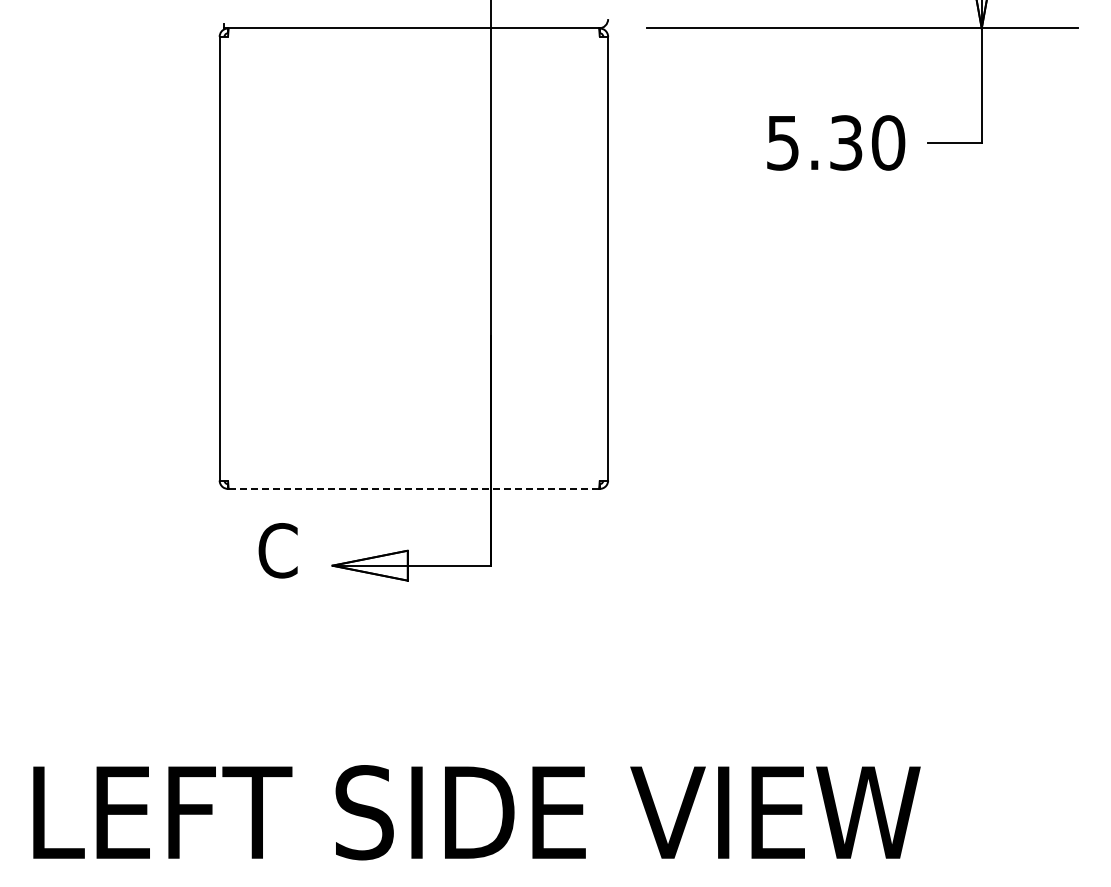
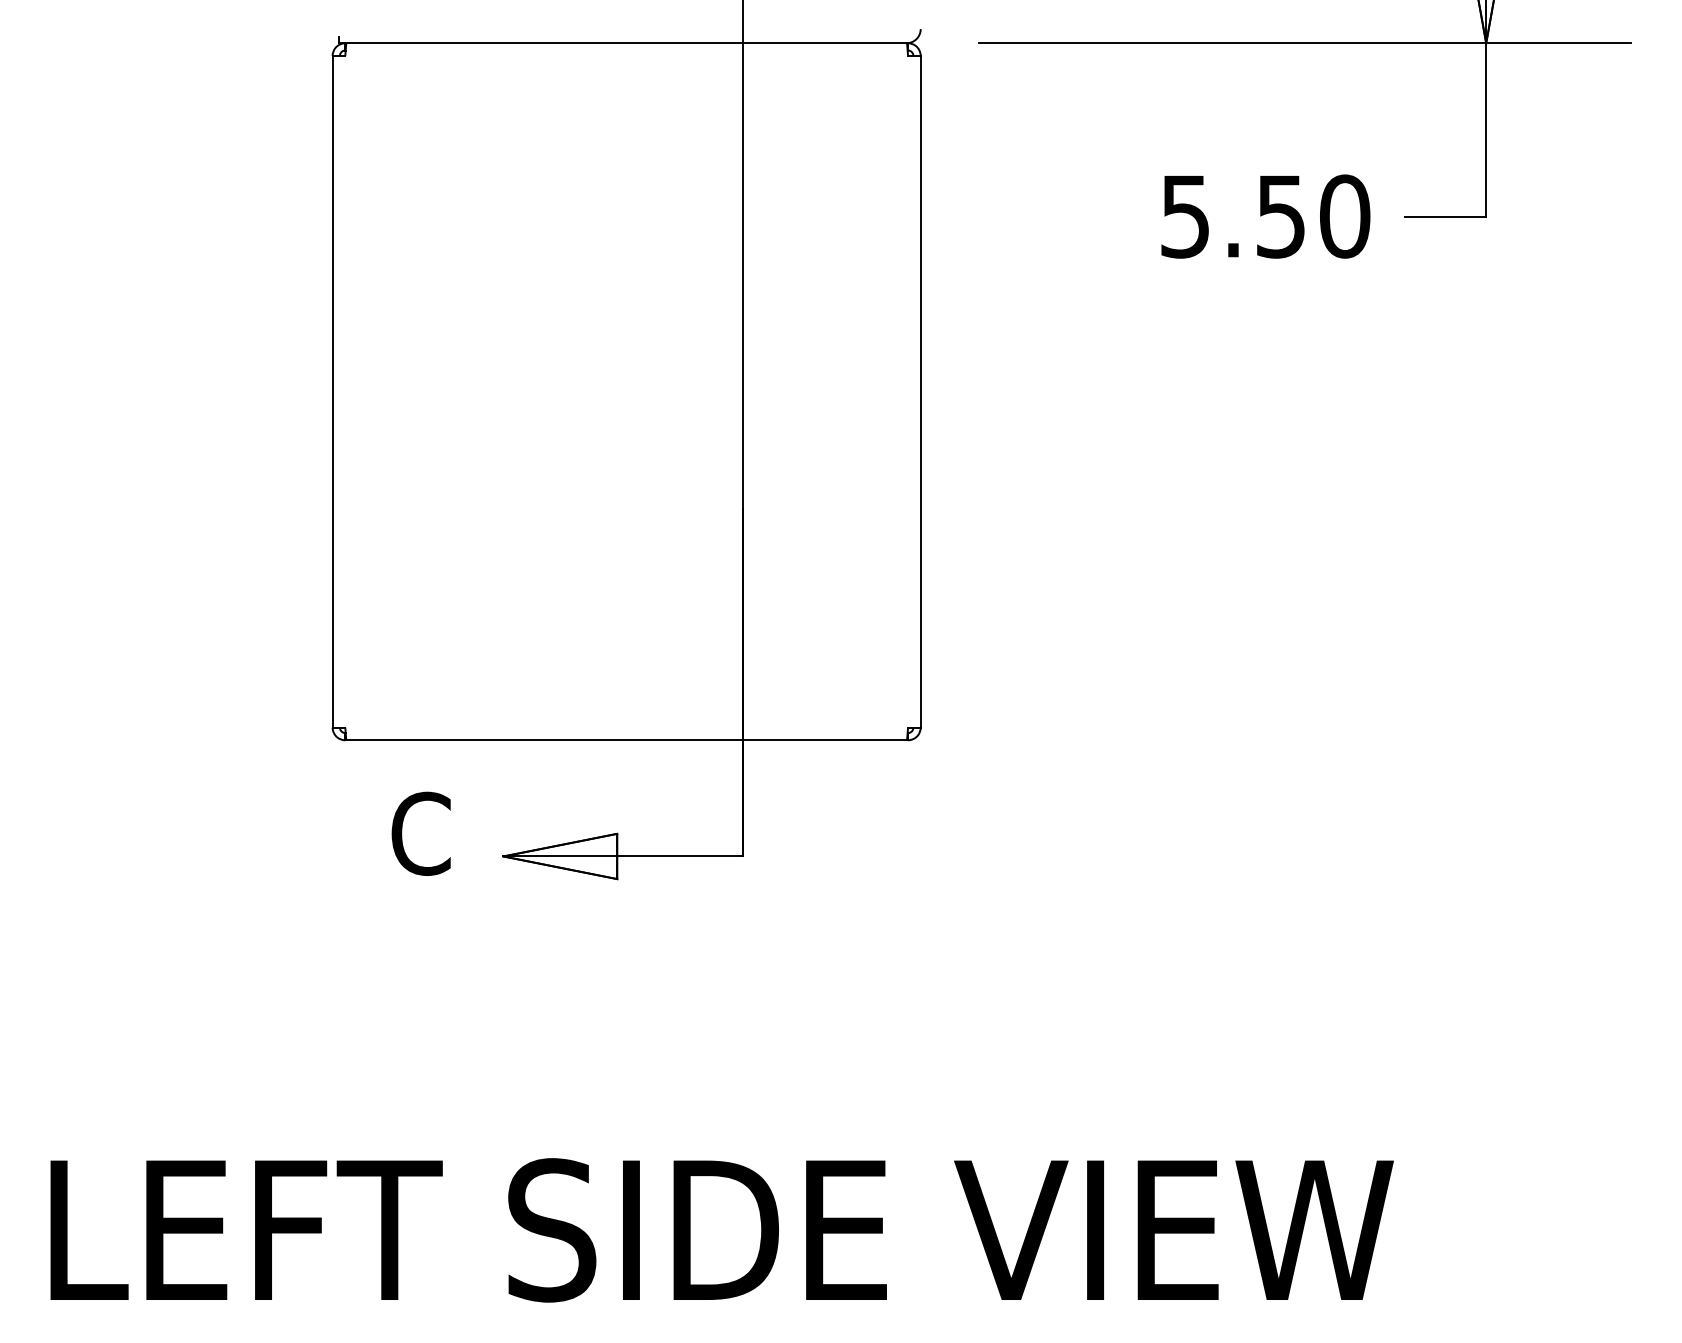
text: (846, 142) -> (1281, 215), 5.30 -> 5.50
line: (413, 488) -> (626, 739), dashed -> solid

